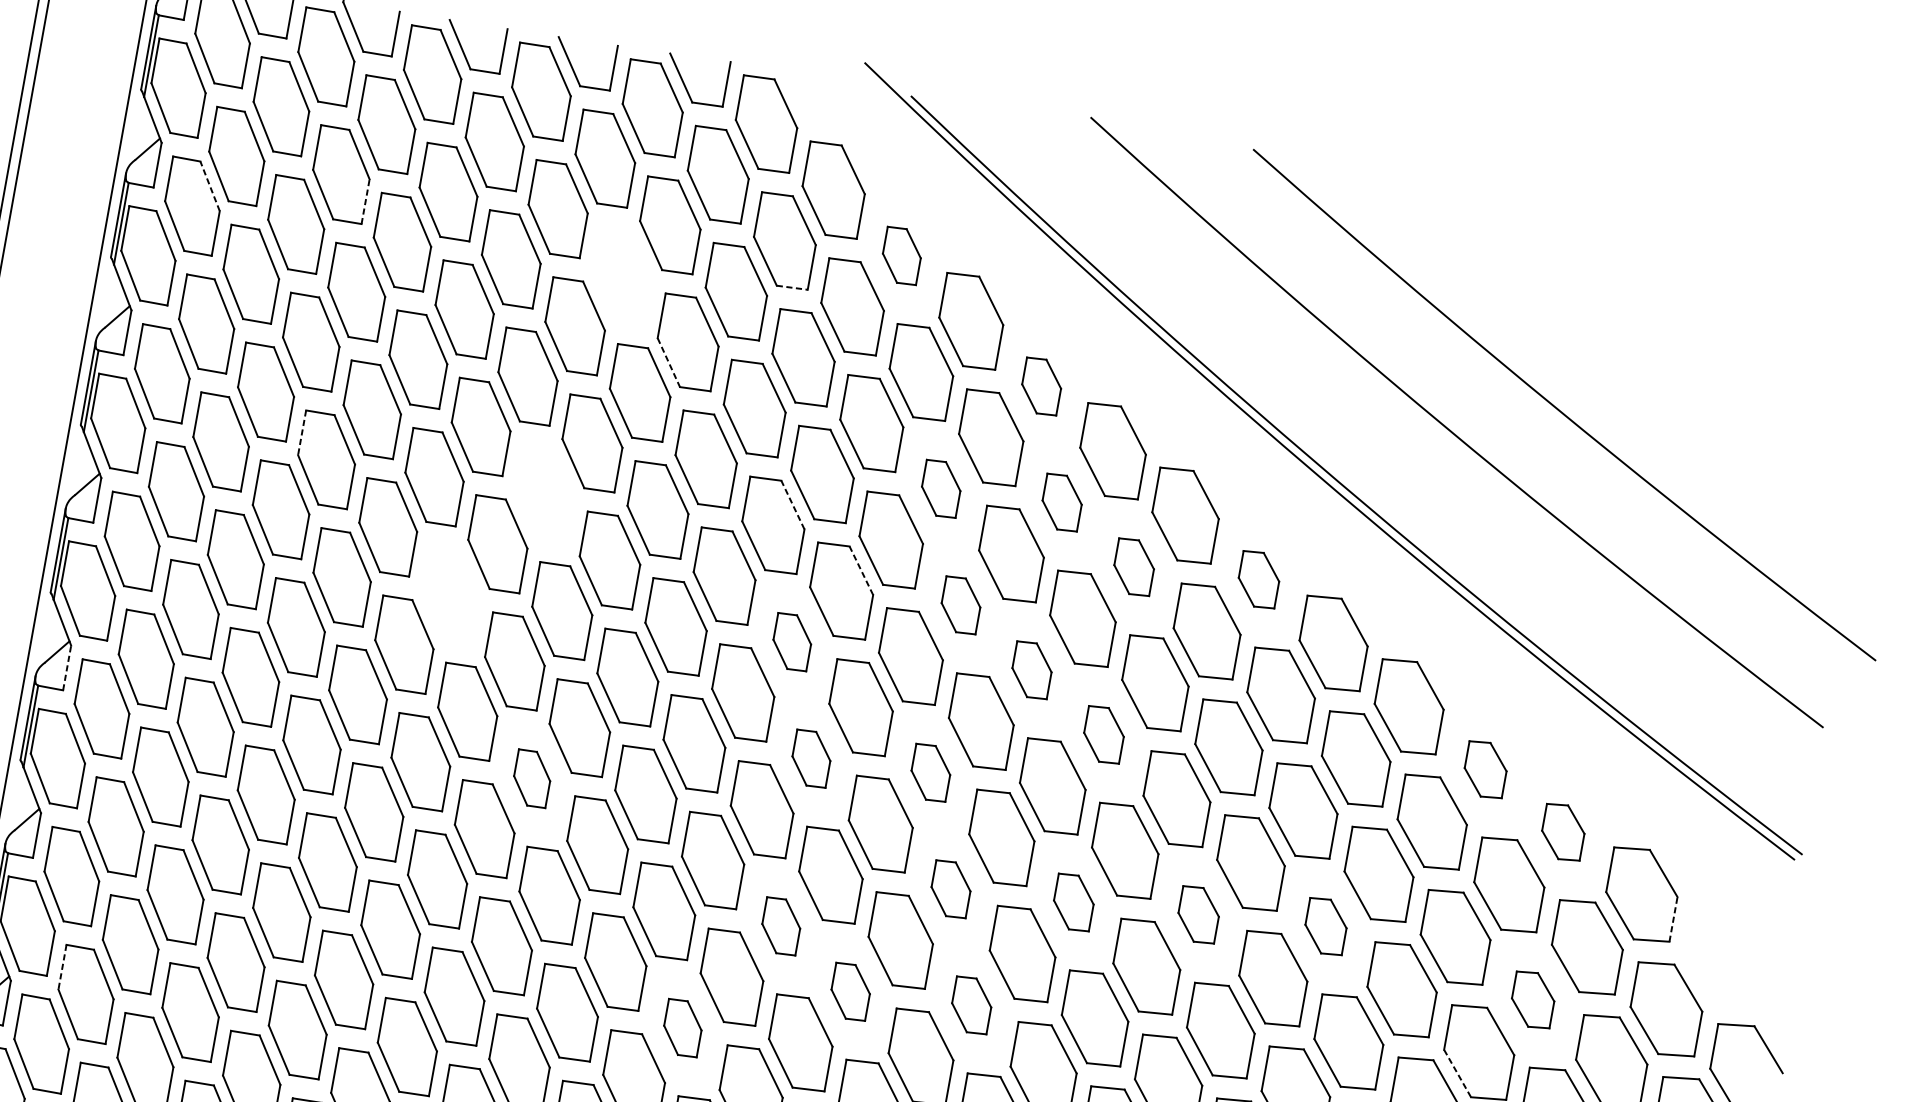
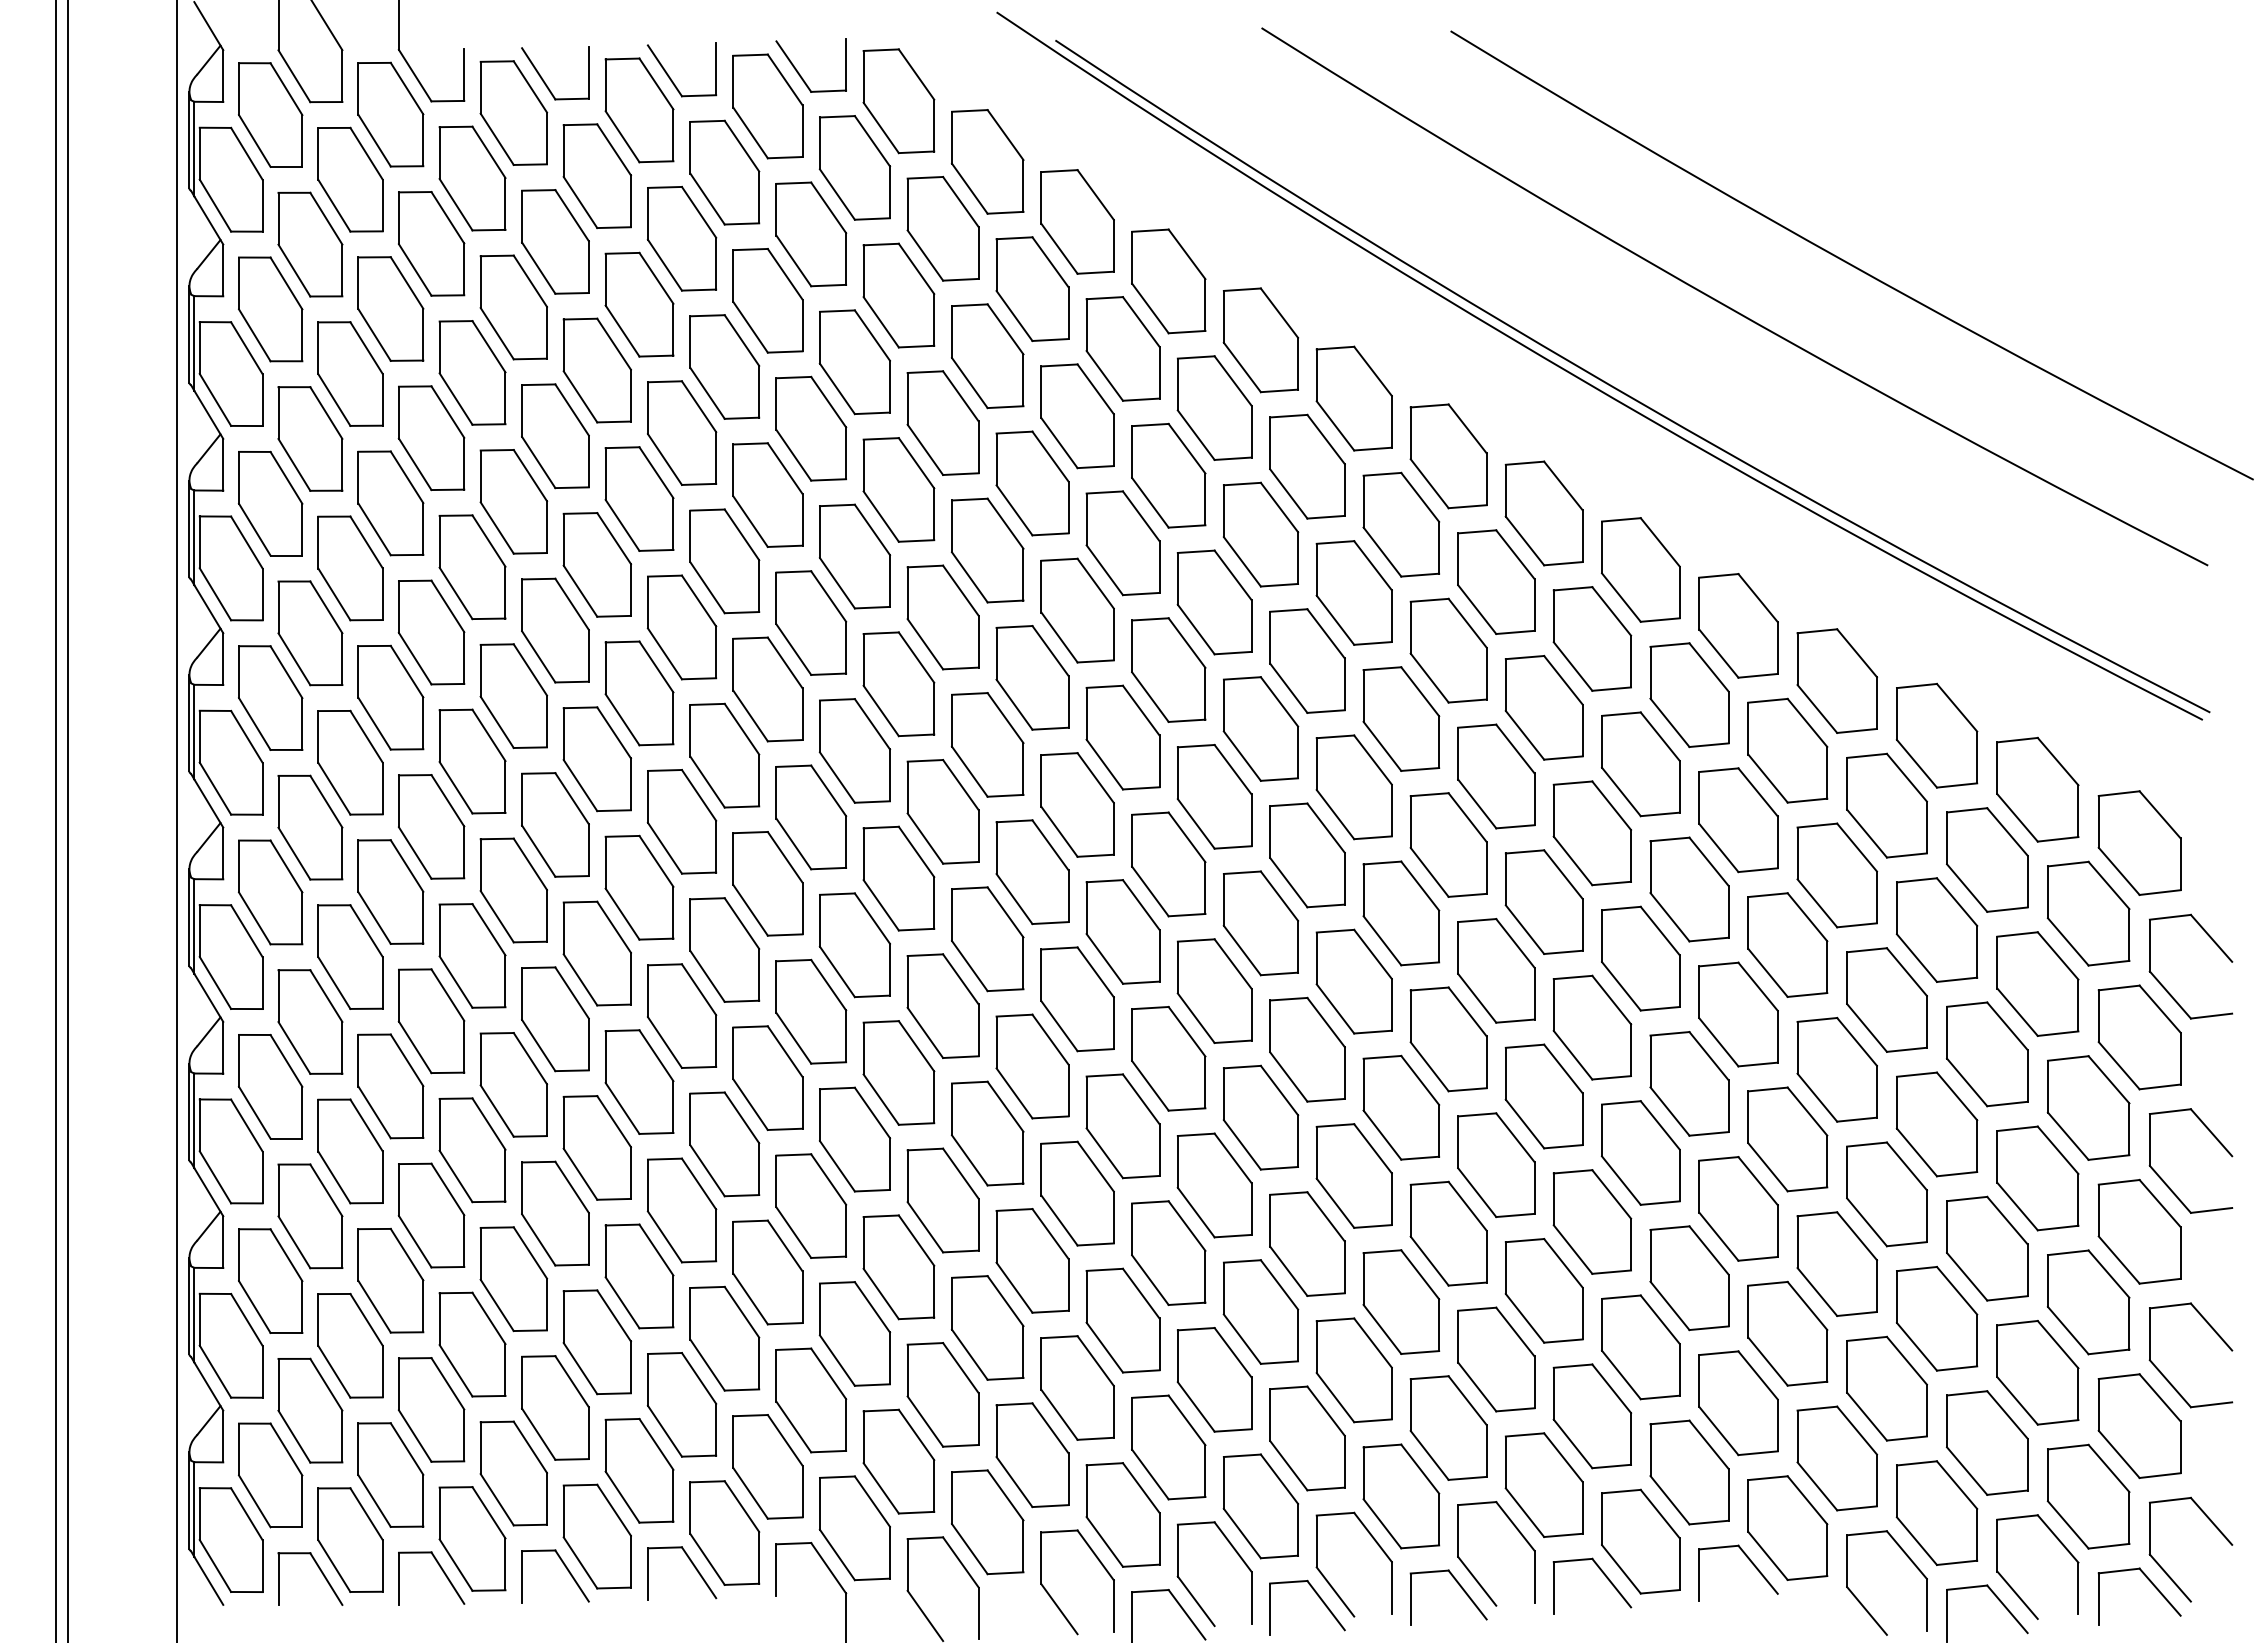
line: (210, 186) -> (286, 283), dashed -> solid
line: (365, 201) -> (464, 269), dashed -> solid
part: (901, 255) -> (1077, 221), size x1.67
part: (622, 275) -> (767, 300), added
line: (791, 287) -> (960, 279), dashed -> solid
line: (668, 362) -> (837, 388), dashed -> solid
part: (1041, 386) -> (1260, 340), size x1.67
line: (302, 432) -> (439, 541), dashed -> solid
part: (940, 488) -> (1168, 475), size x1.67
part: (544, 494) -> (724, 561), added
part: (1062, 502) -> (1307, 466), size x1.67
line: (792, 504) -> (1005, 523), dashed -> solid
part: (1134, 567) -> (1401, 524), size x1.67
line: (861, 570) -> (1095, 583), dashed -> solid
part: (1258, 579) -> (1543, 513), size x1.67
part: (450, 594) -> (639, 693), added
part: (960, 605) -> (1214, 602), size x1.67
part: (792, 641) -> (1032, 677), size x1.67
line: (67, 668) -> (223, 853), dashed -> solid
part: (1032, 669) -> (1307, 660), size x1.67
part: (1104, 734) -> (1401, 718), size x1.67
part: (811, 758) -> (1077, 804), size x1.67
part: (1485, 769) -> (1836, 680), size x1.67
part: (930, 772) -> (1214, 796), size x1.67
part: (531, 778) -> (767, 883), size x1.67
part: (1562, 832) -> (1936, 735), size x1.67
part: (950, 889) -> (1260, 923), size x1.67
part: (1073, 902) -> (1401, 913), size x1.67
part: (1198, 914) -> (1543, 901), size x1.67
line: (1673, 919) -> (2078, 811), dashed -> solid
part: (781, 926) -> (1077, 999), size x1.67
part: (1325, 926) -> (1689, 889), size x1.67
part: (1721, 955) -> (2139, 842), added
line: (62, 967) -> (278, 1190), dashed -> solid
part: (850, 991) -> (1168, 1058), size x1.67
part: (1532, 999) -> (1936, 929), size x1.67
part: (971, 1005) -> (1307, 1049), size x1.67
part: (682, 1028) -> (987, 1133), size x1.67
line: (1457, 1074) -> (1867, 1028), dashed -> solid

